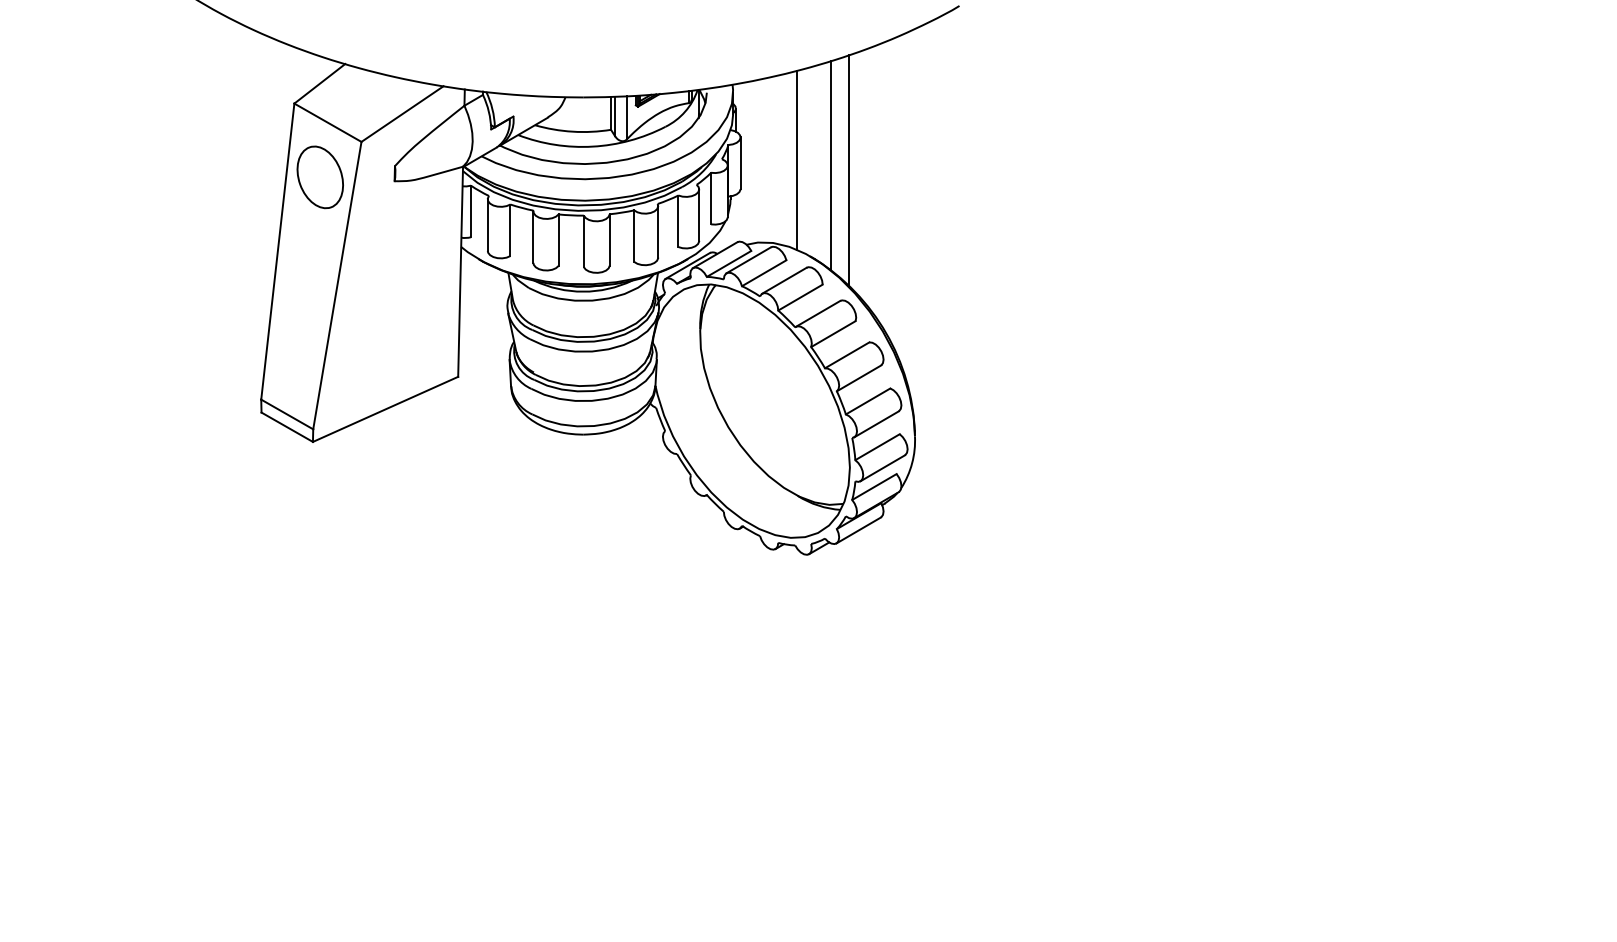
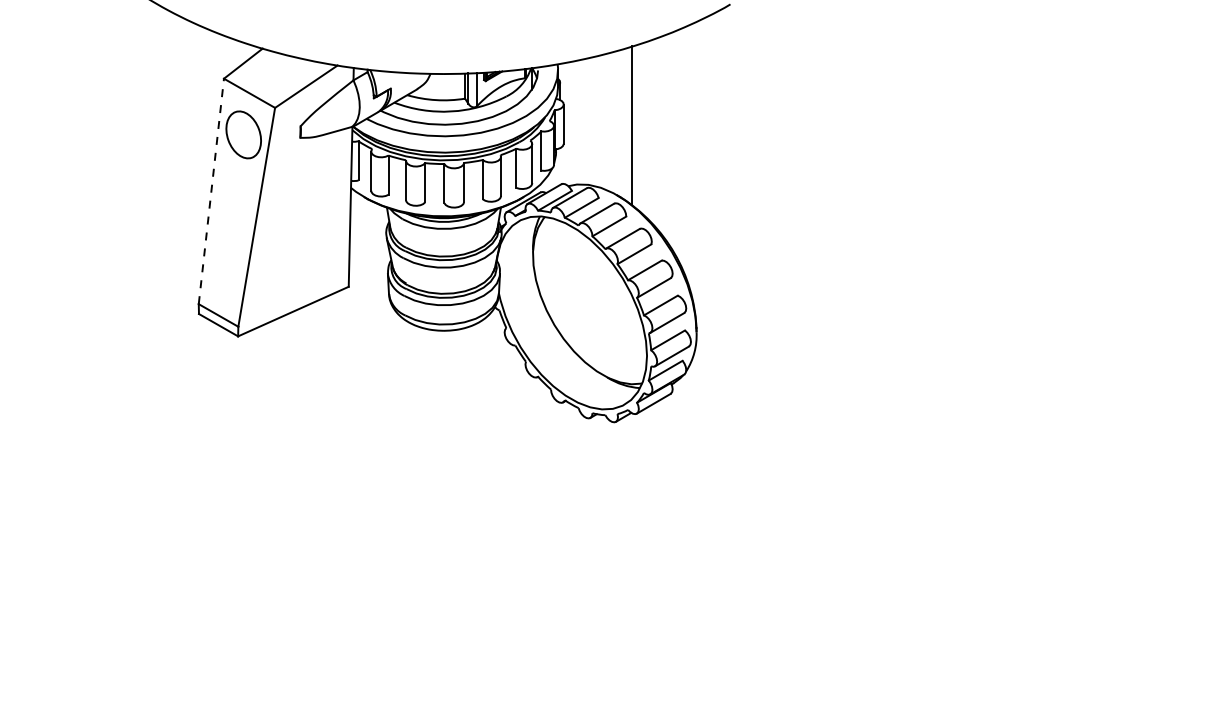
line: (796, 159) -> (606, 121), removed
line: (849, 170) -> (646, 129), removed
line: (277, 250) -> (211, 190), solid -> dashed

